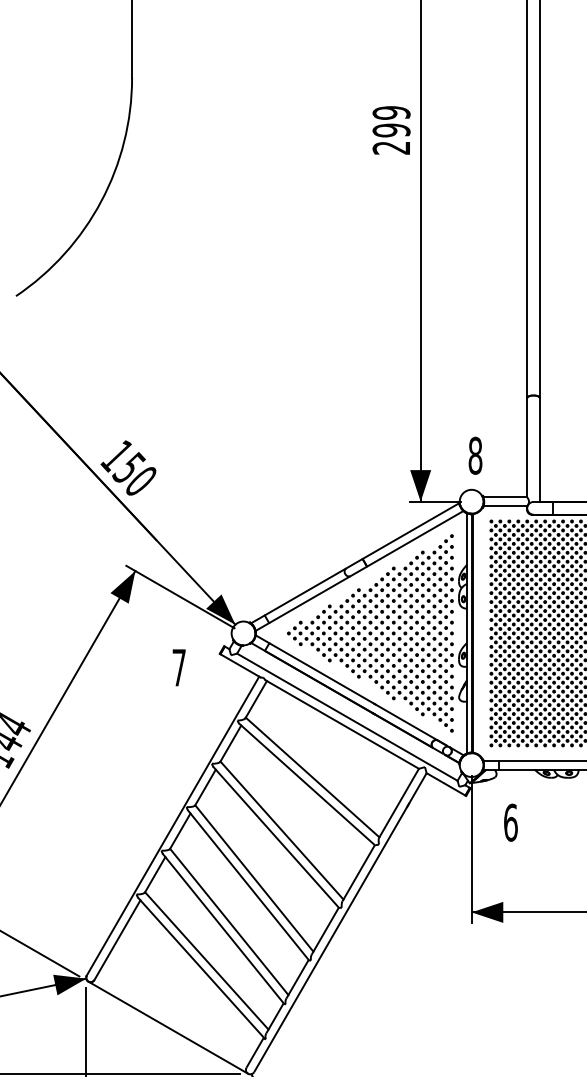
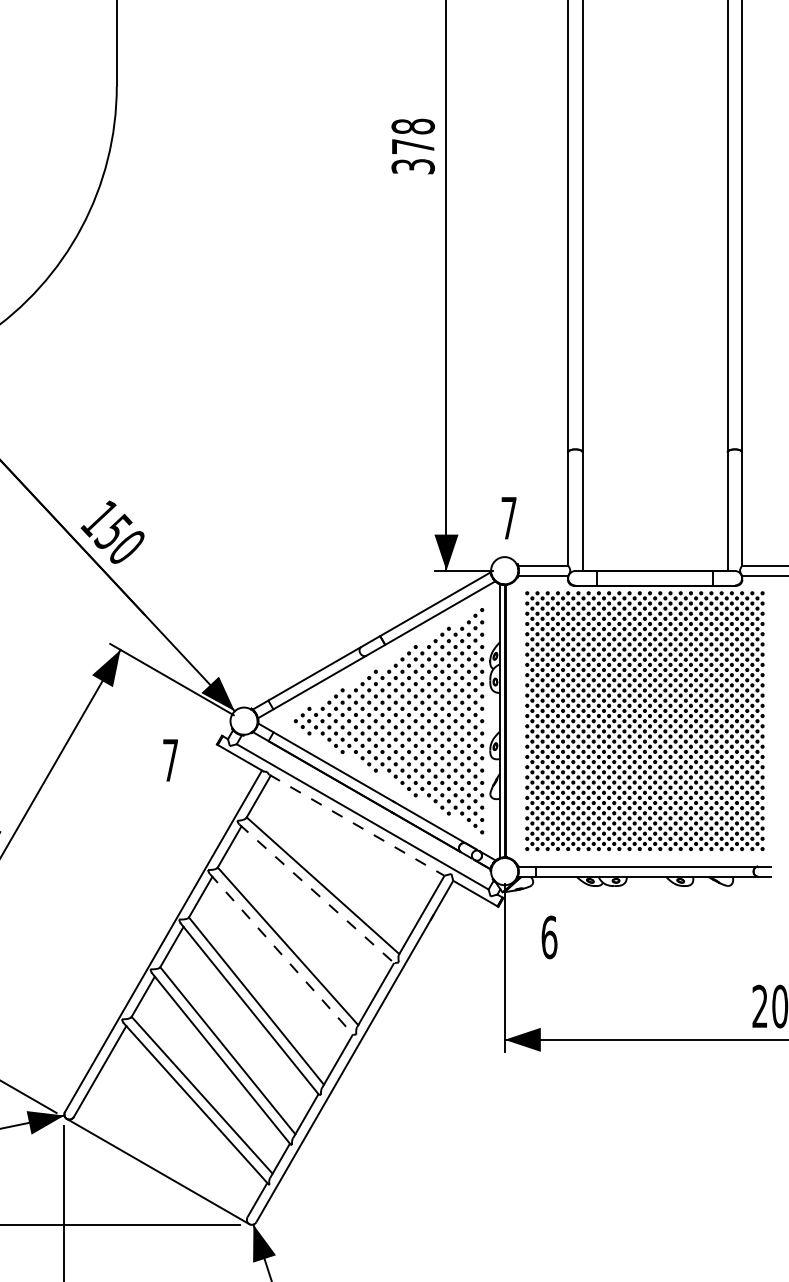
text: (391, 130) -> (413, 146), 299 -> 378
text: (474, 456) -> (508, 518), 8 -> 7
line: (342, 724) -> (357, 825), solid -> dashed
line: (306, 784) -> (316, 893), solid -> dashed
line: (276, 837) -> (281, 954), solid -> dashed

